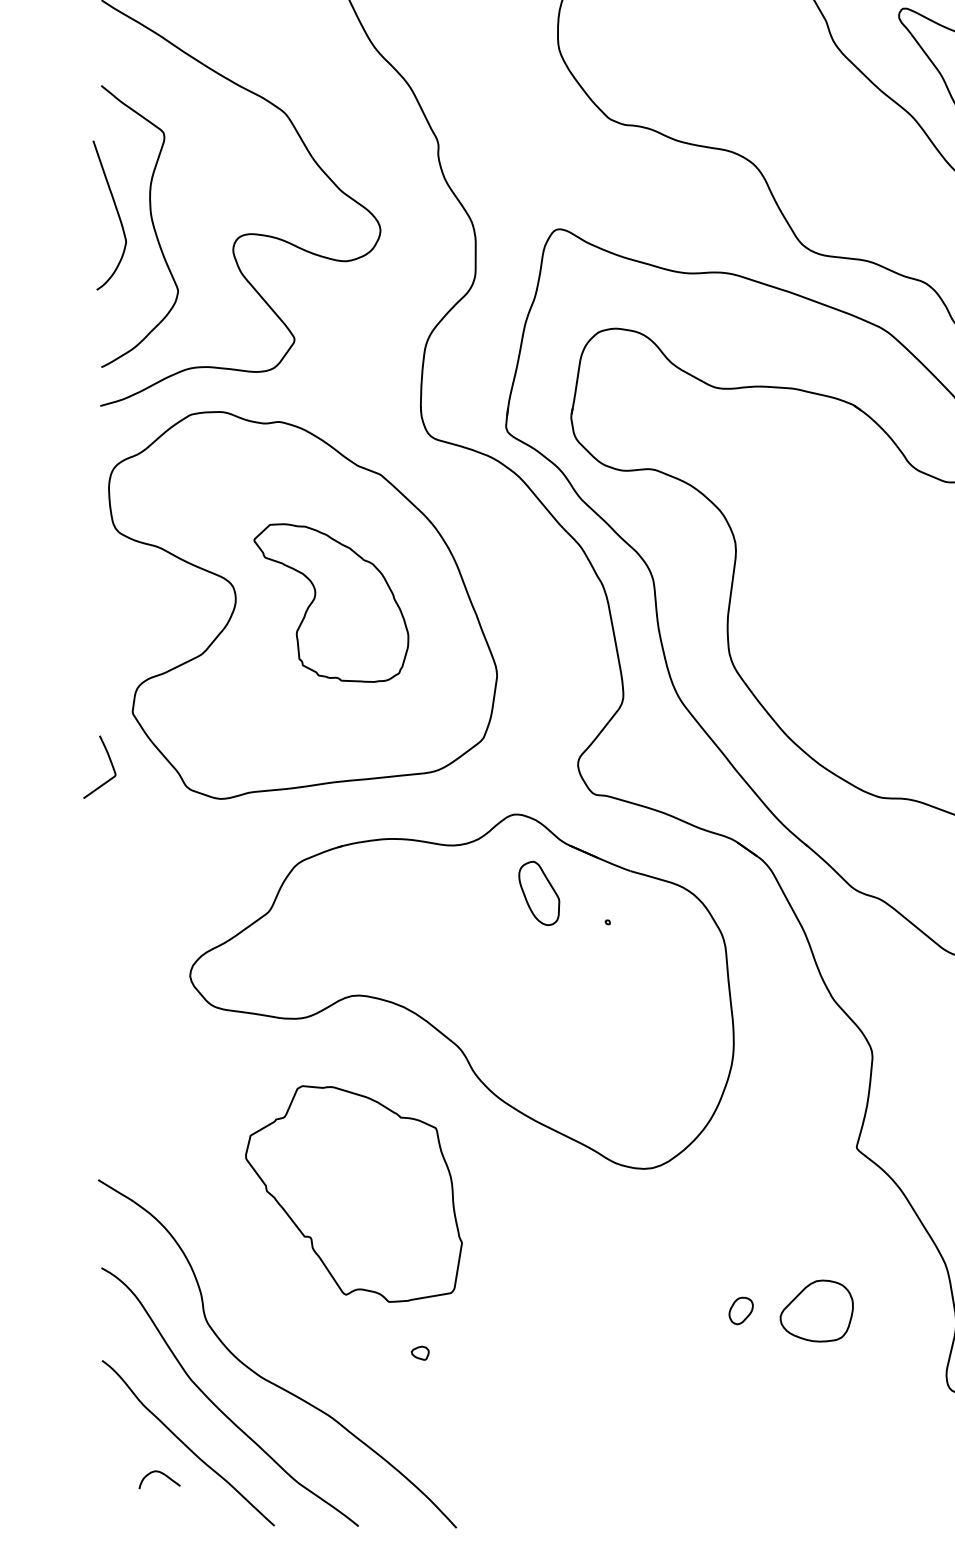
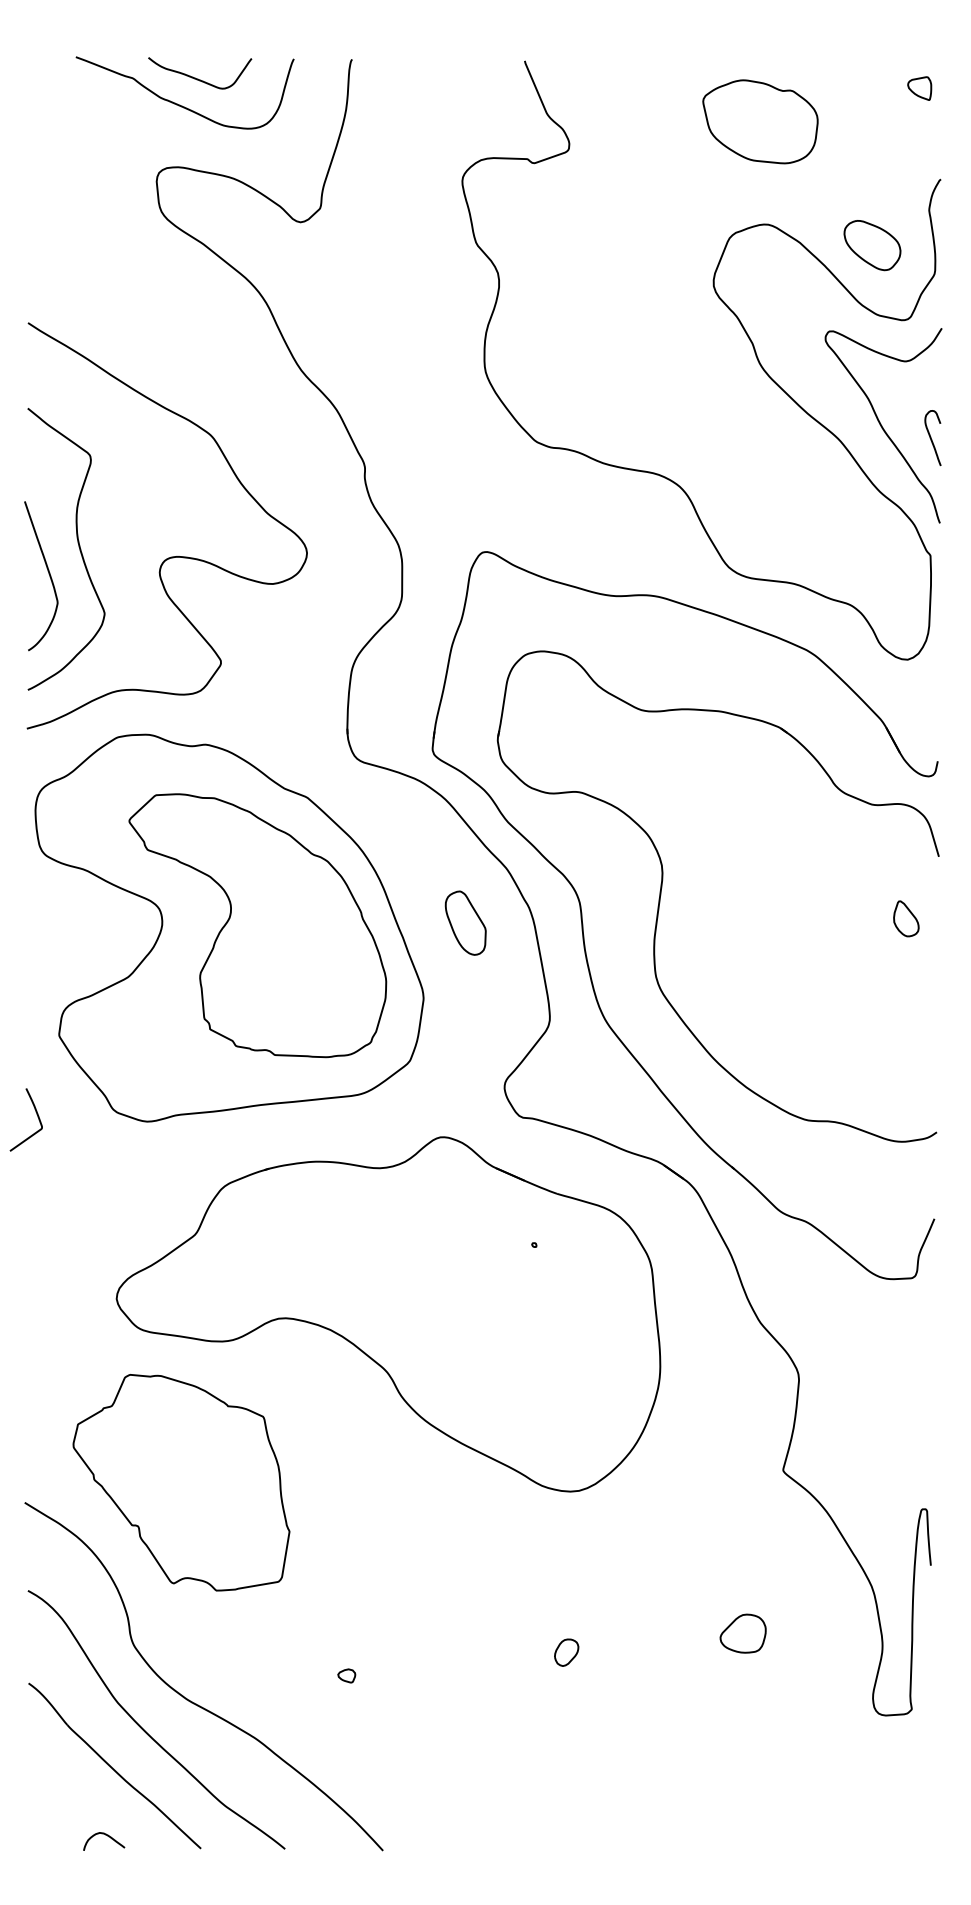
curve: (117, 213) -> (48, 574), moved
part: (331, 602) -> (257, 925), size x1.67
curve: (110, 761) -> (36, 1114), moved
part: (539, 892) -> (465, 922), moved
part: (354, 1193) -> (181, 1482), moved
part: (741, 1310) -> (566, 1652), moved
part: (816, 1310) -> (742, 1633), size x0.62
curve: (163, 1474) -> (107, 1836), moved

